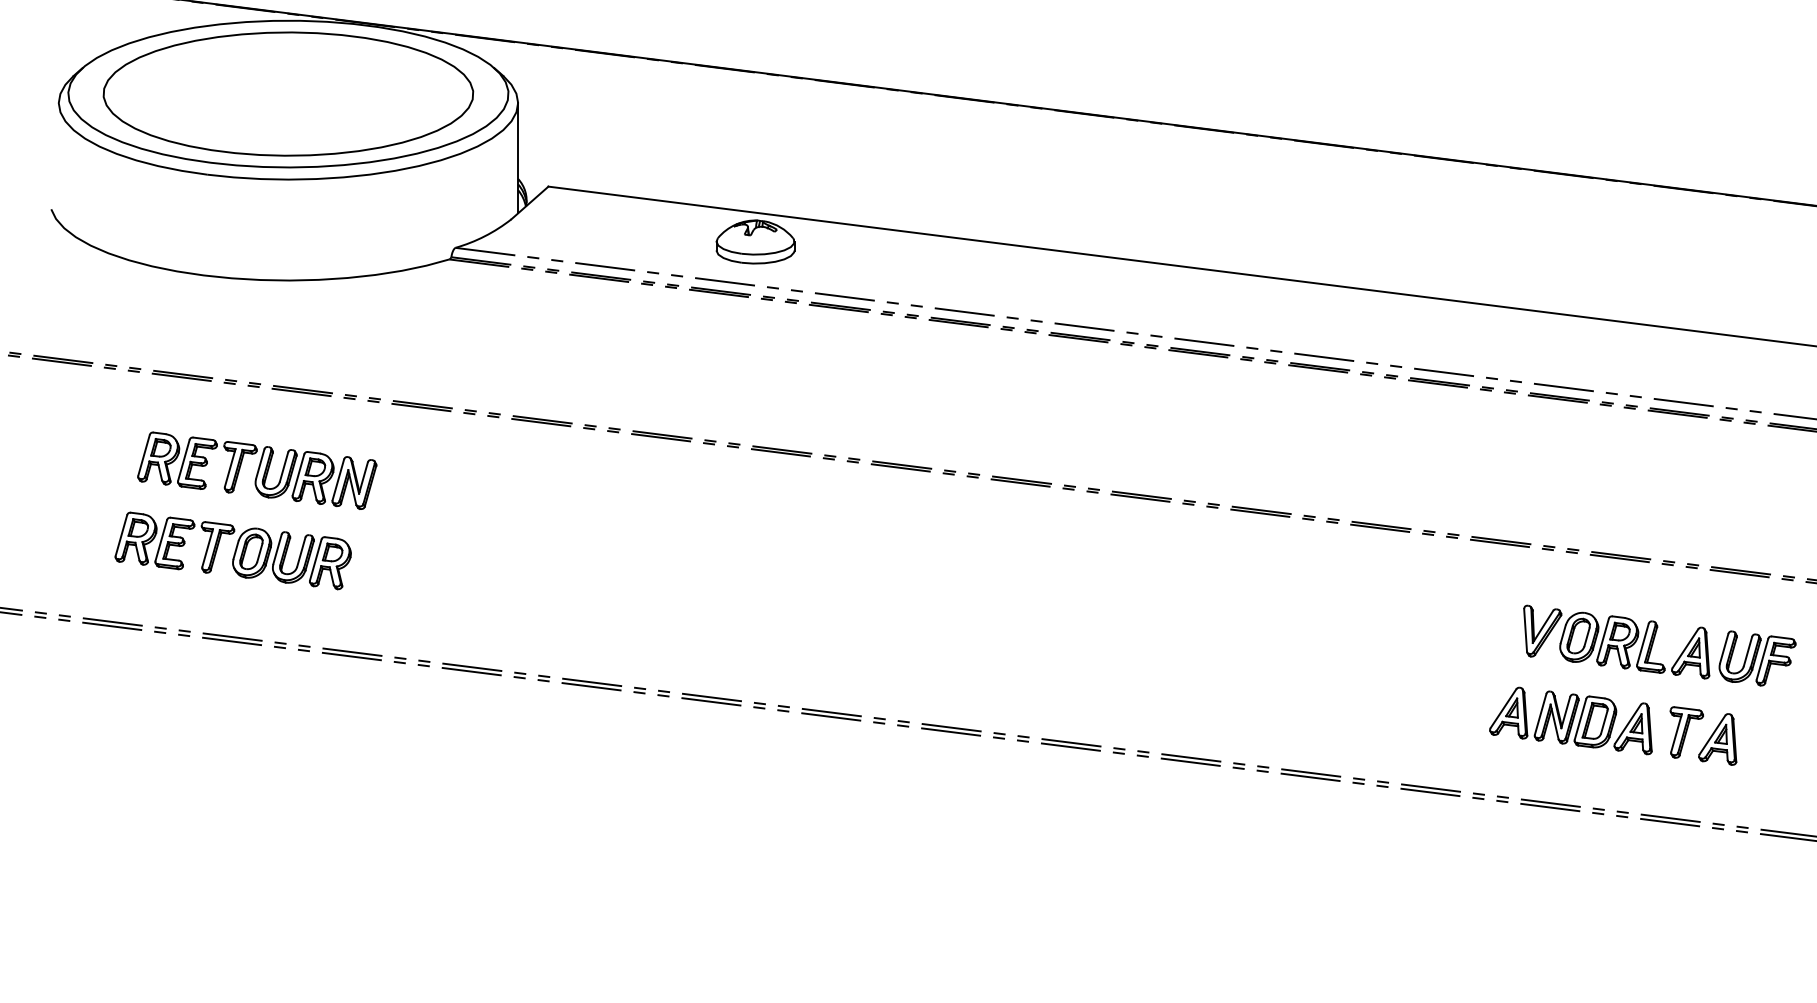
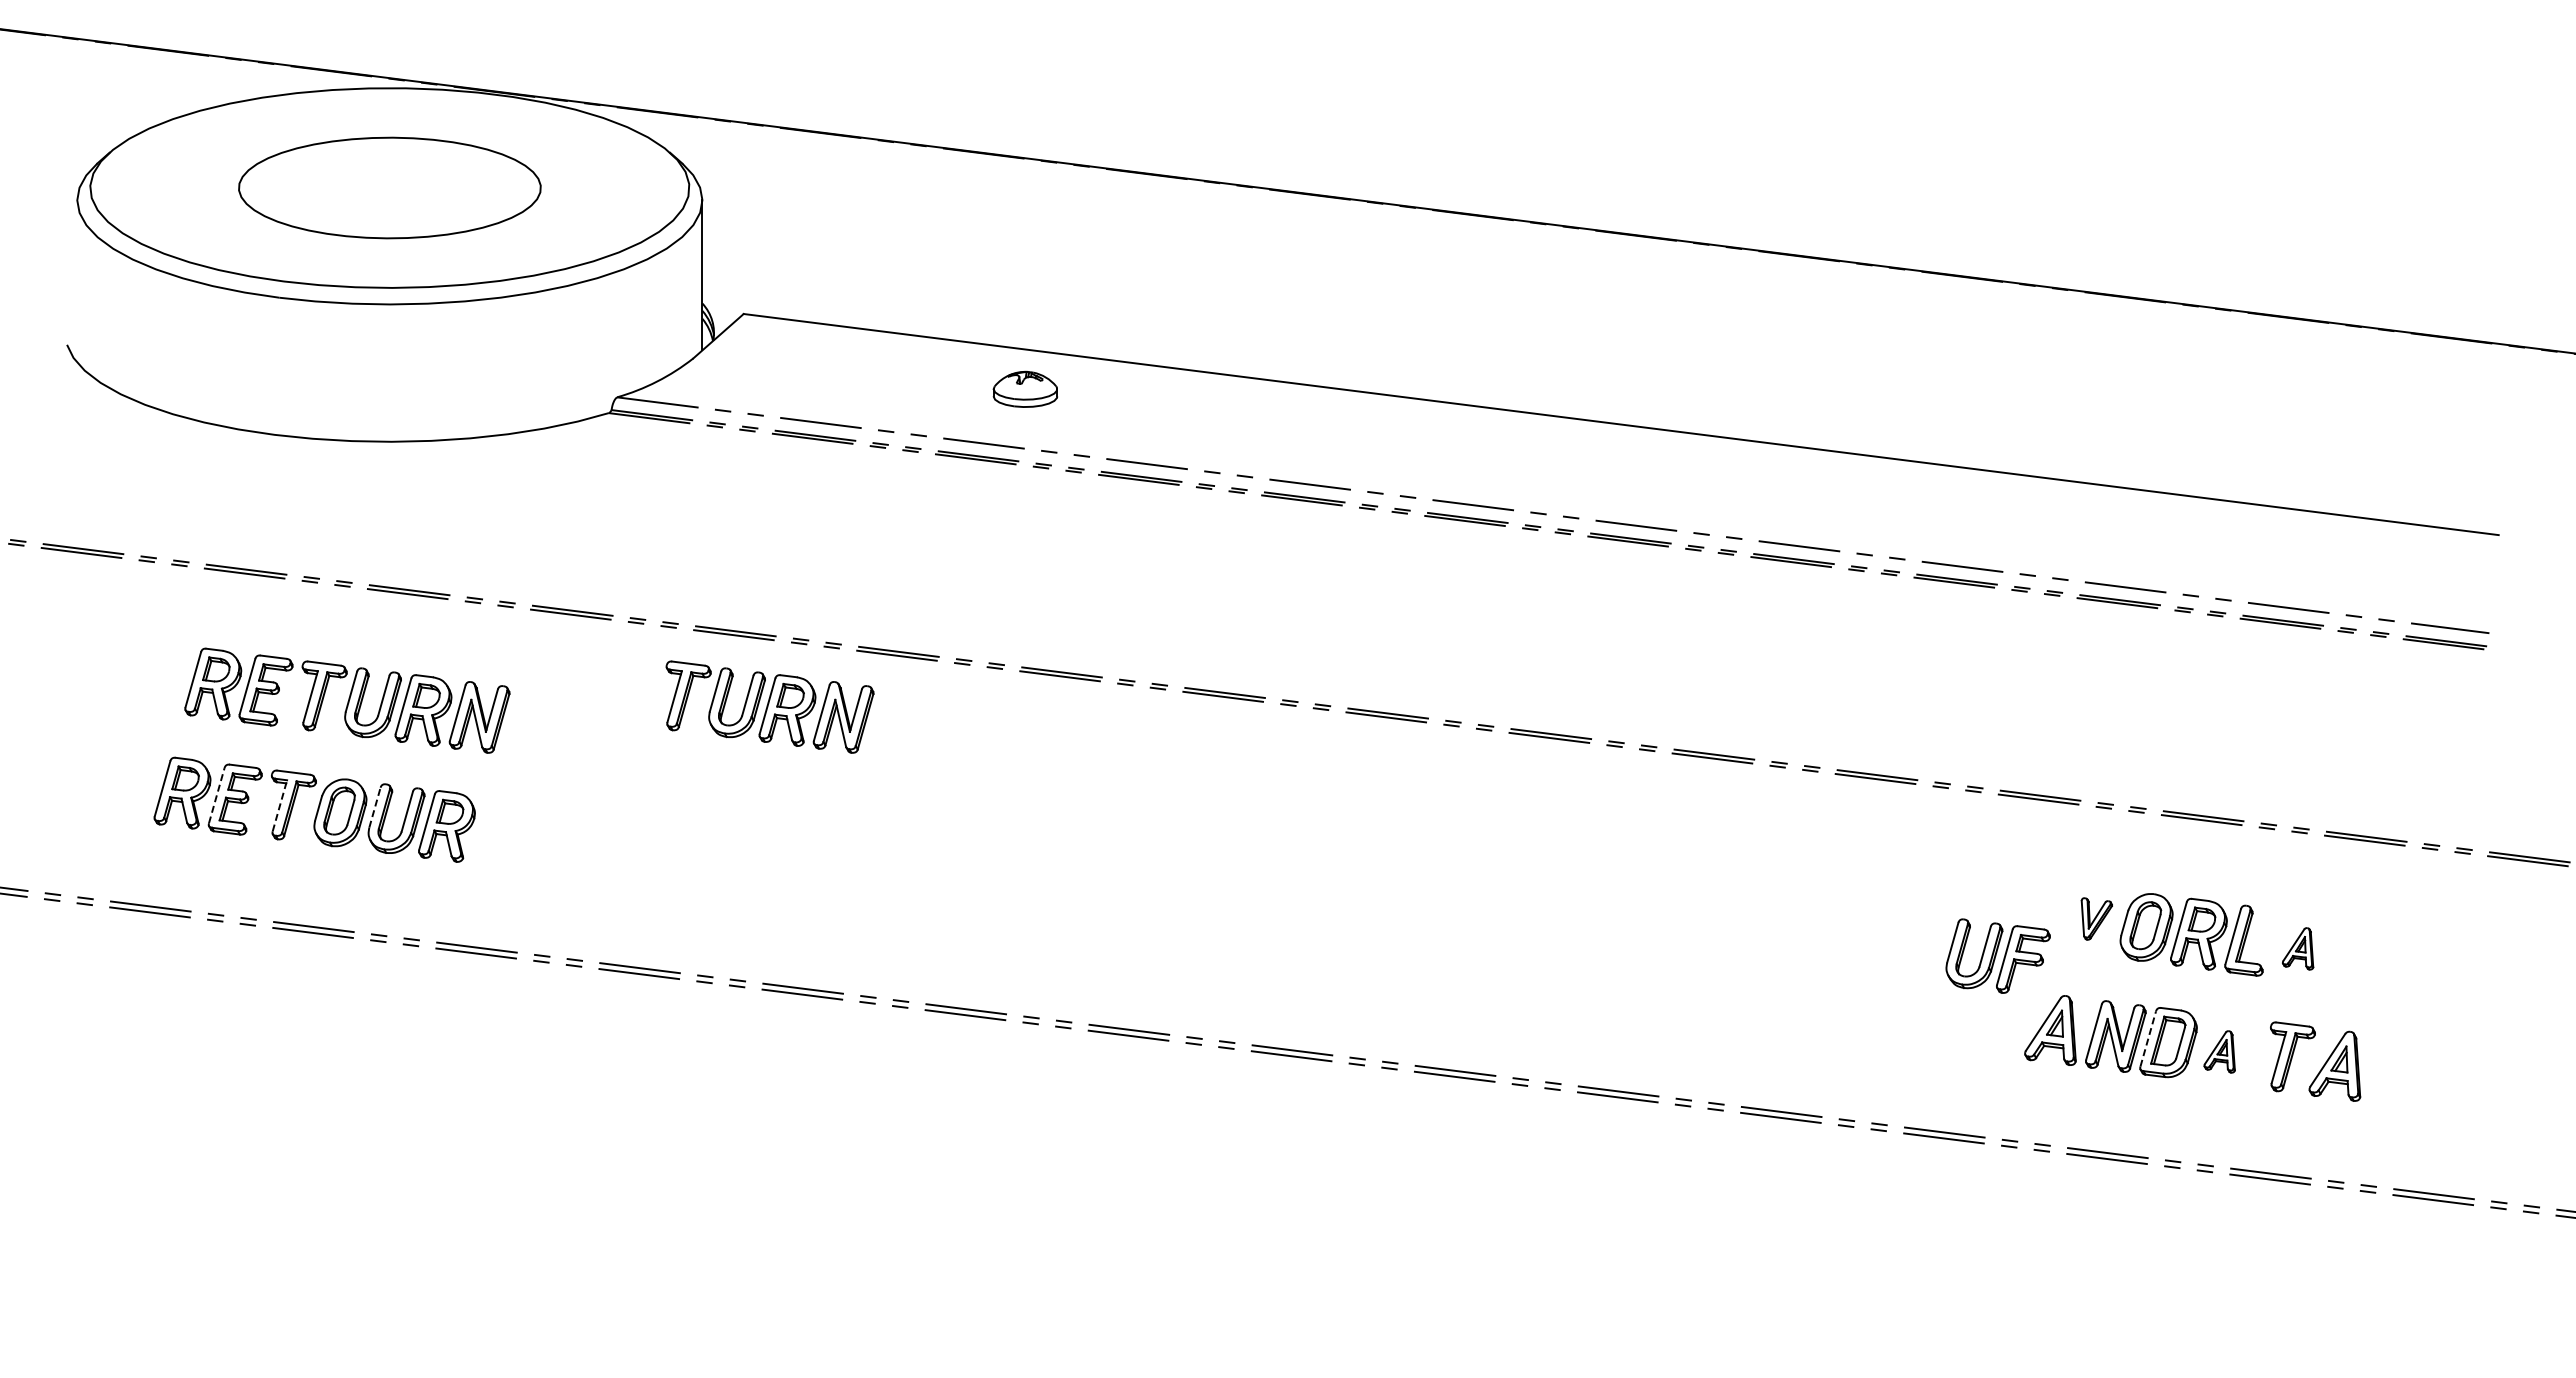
part: (288, 93) -> (389, 187), size x0.6
part: (755, 242) -> (1025, 389), size x0.6
part: (567, 475) -> (769, 706), added
line: (161, 540) -> (216, 795), solid -> dashed
line: (207, 547) -> (279, 805), solid -> dashed
line: (277, 549) -> (374, 807), solid -> dashed
part: (1542, 630) -> (2096, 918), size x0.6
part: (1690, 652) -> (2297, 948), size x0.6
part: (1757, 658) -> (1997, 955), moved
line: (1580, 719) -> (2148, 1039), solid -> dashed
part: (1632, 728) -> (2219, 1051), size x0.6

